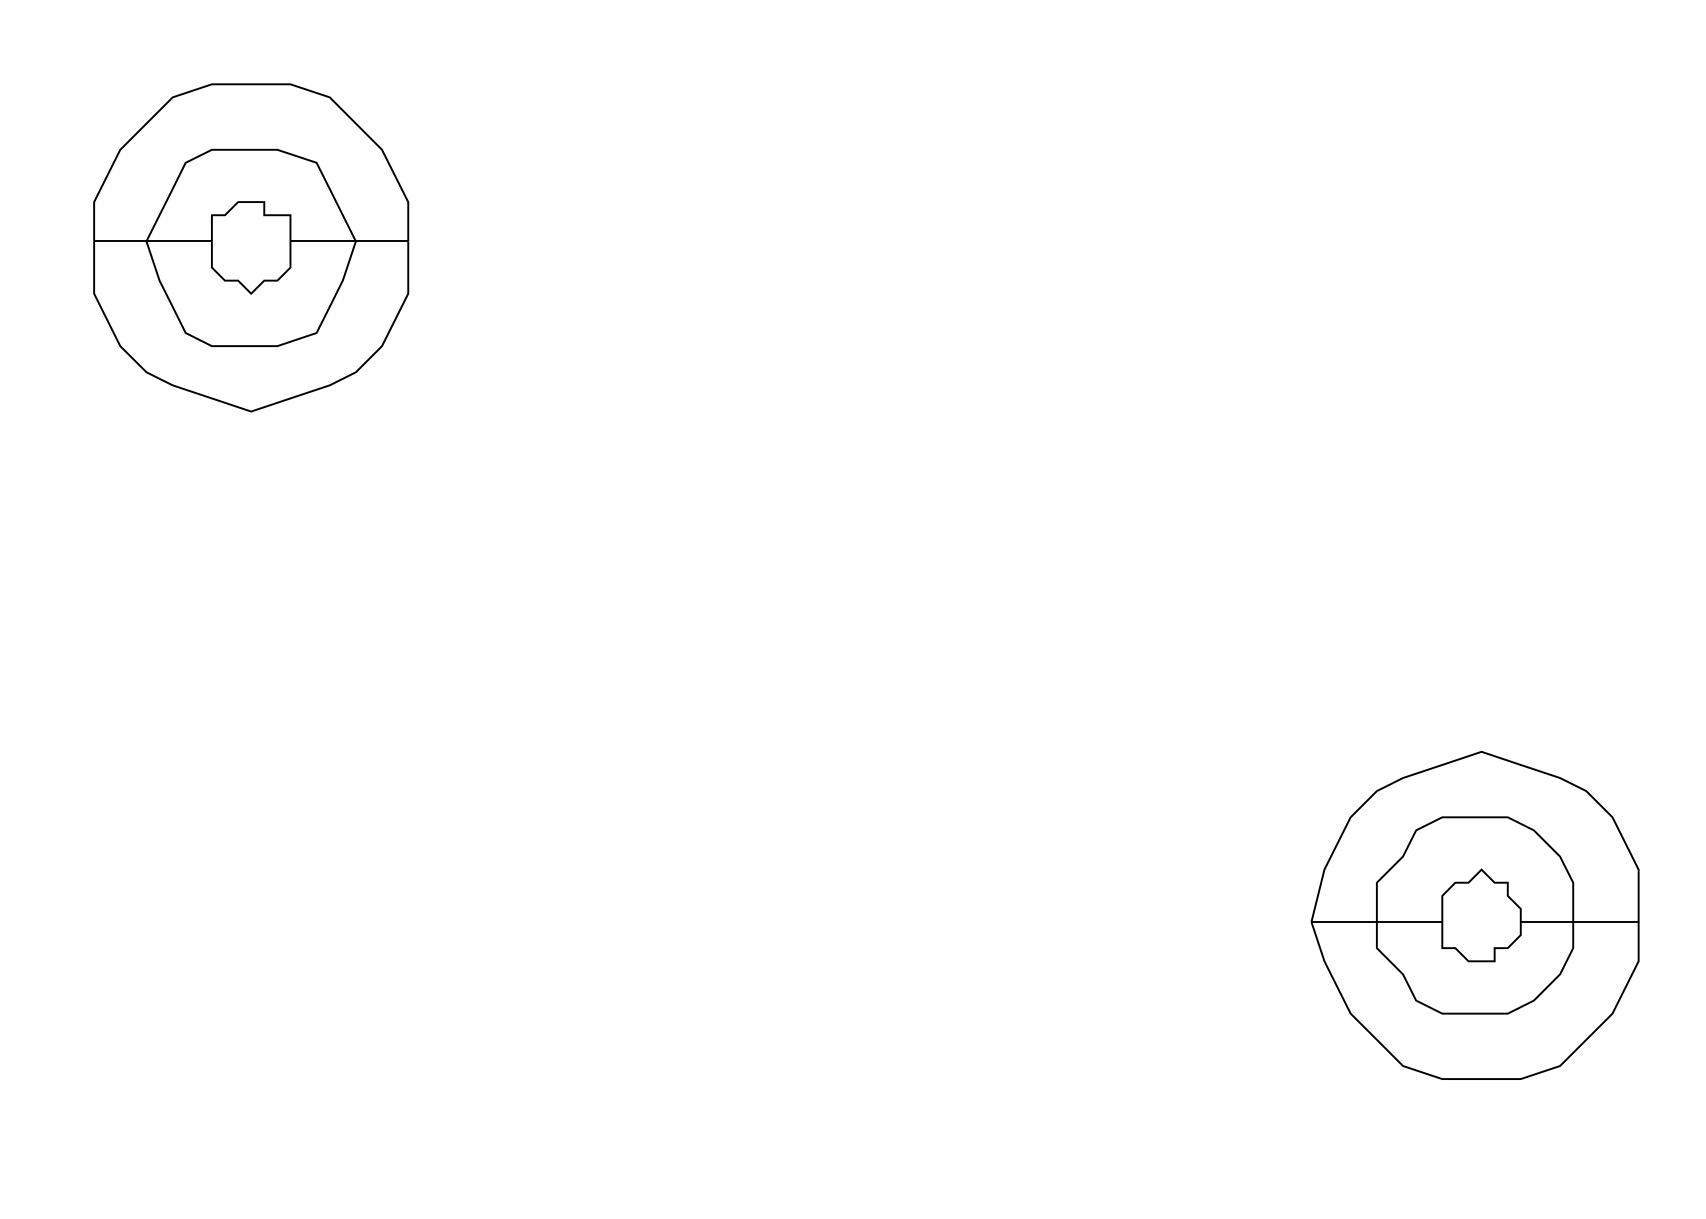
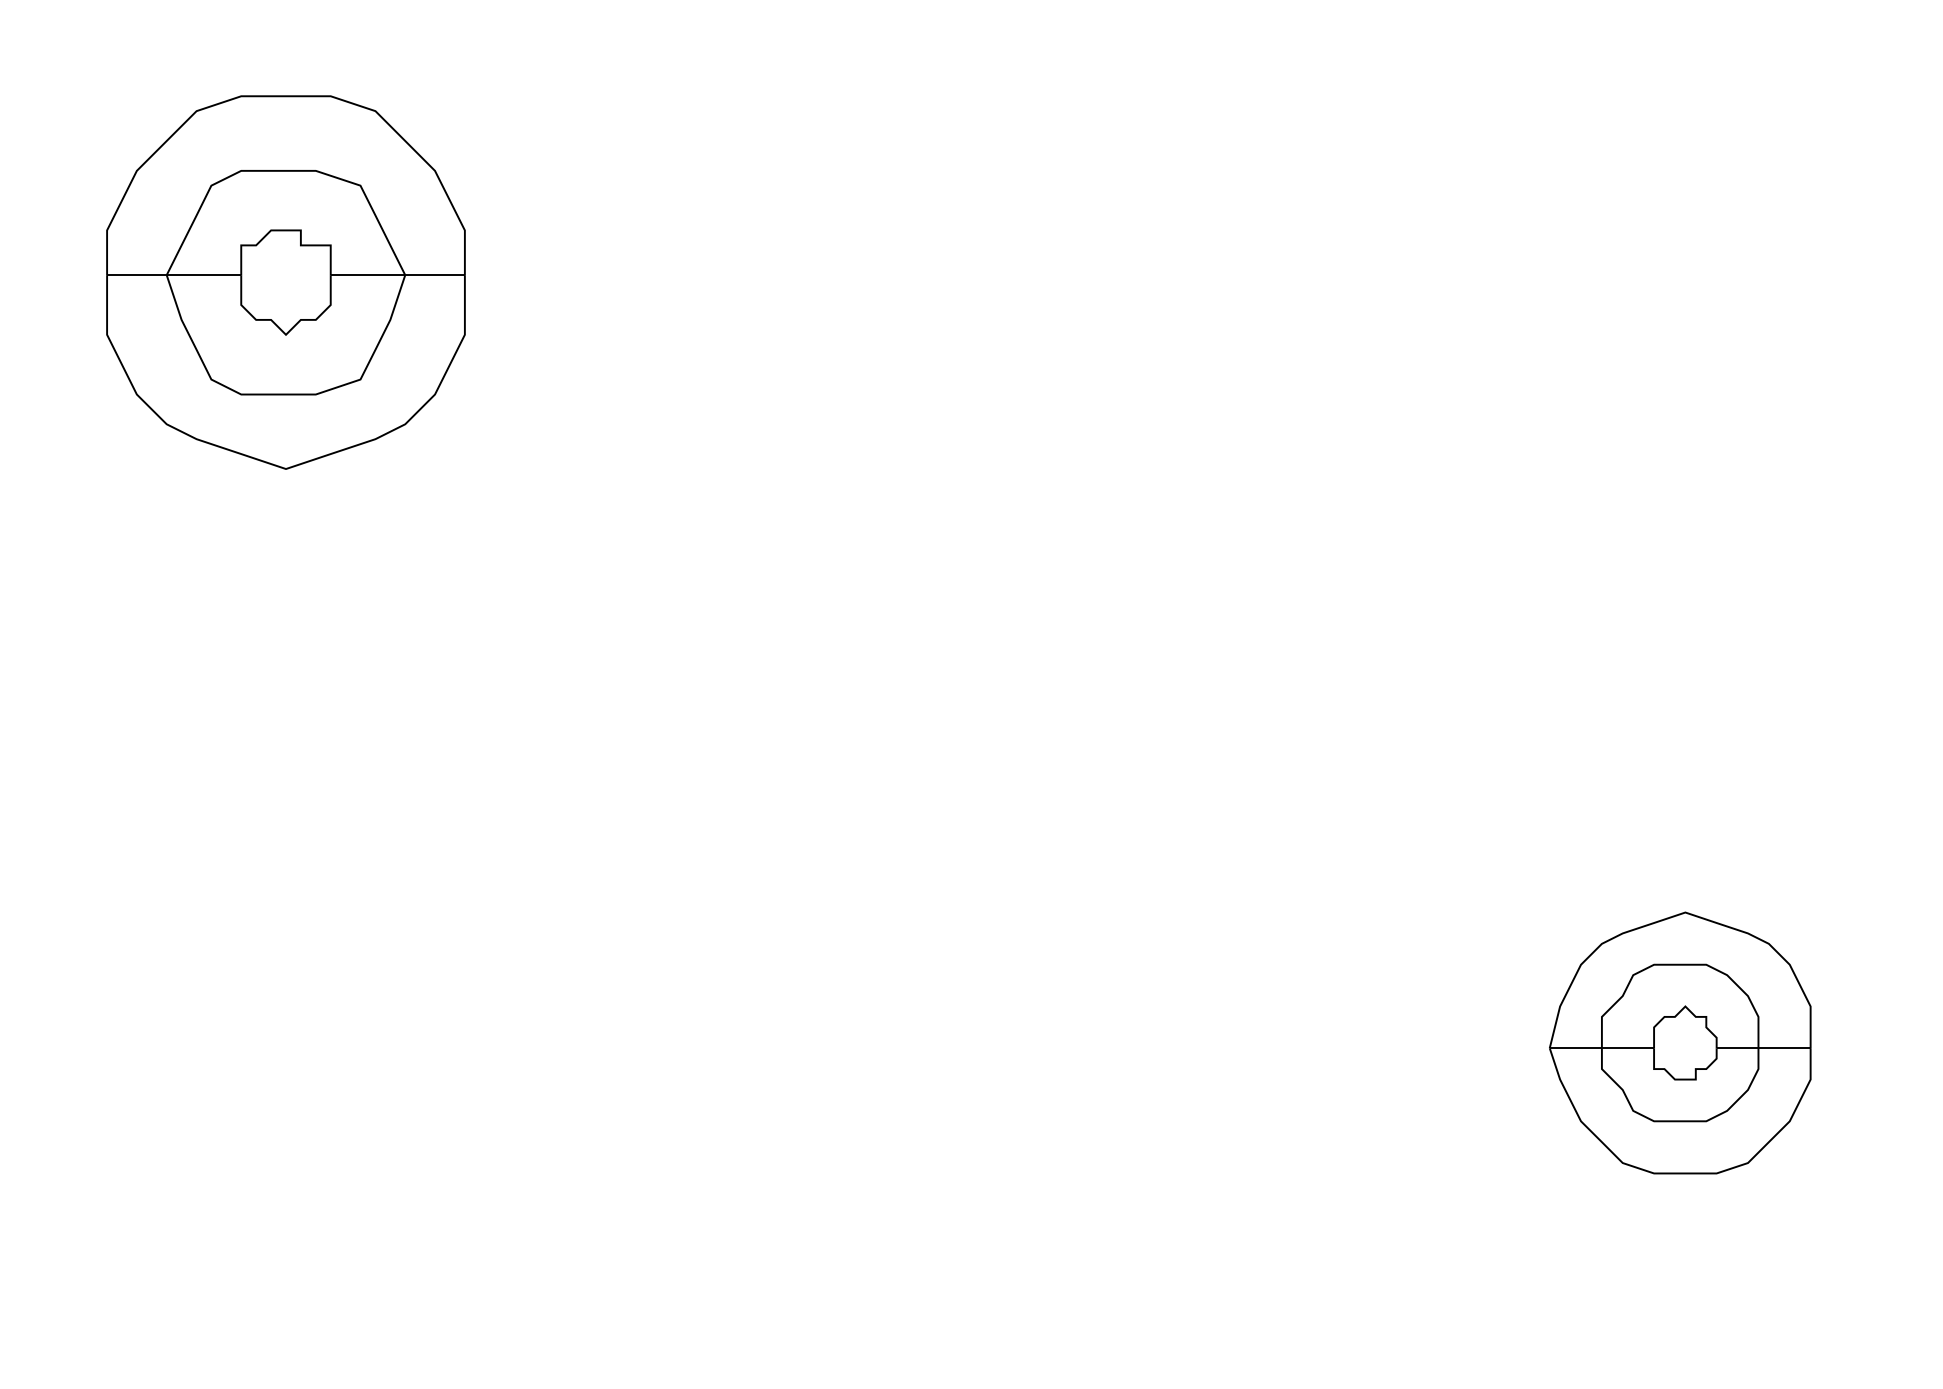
part: (1475, 915) -> (1680, 1042), size x0.7

